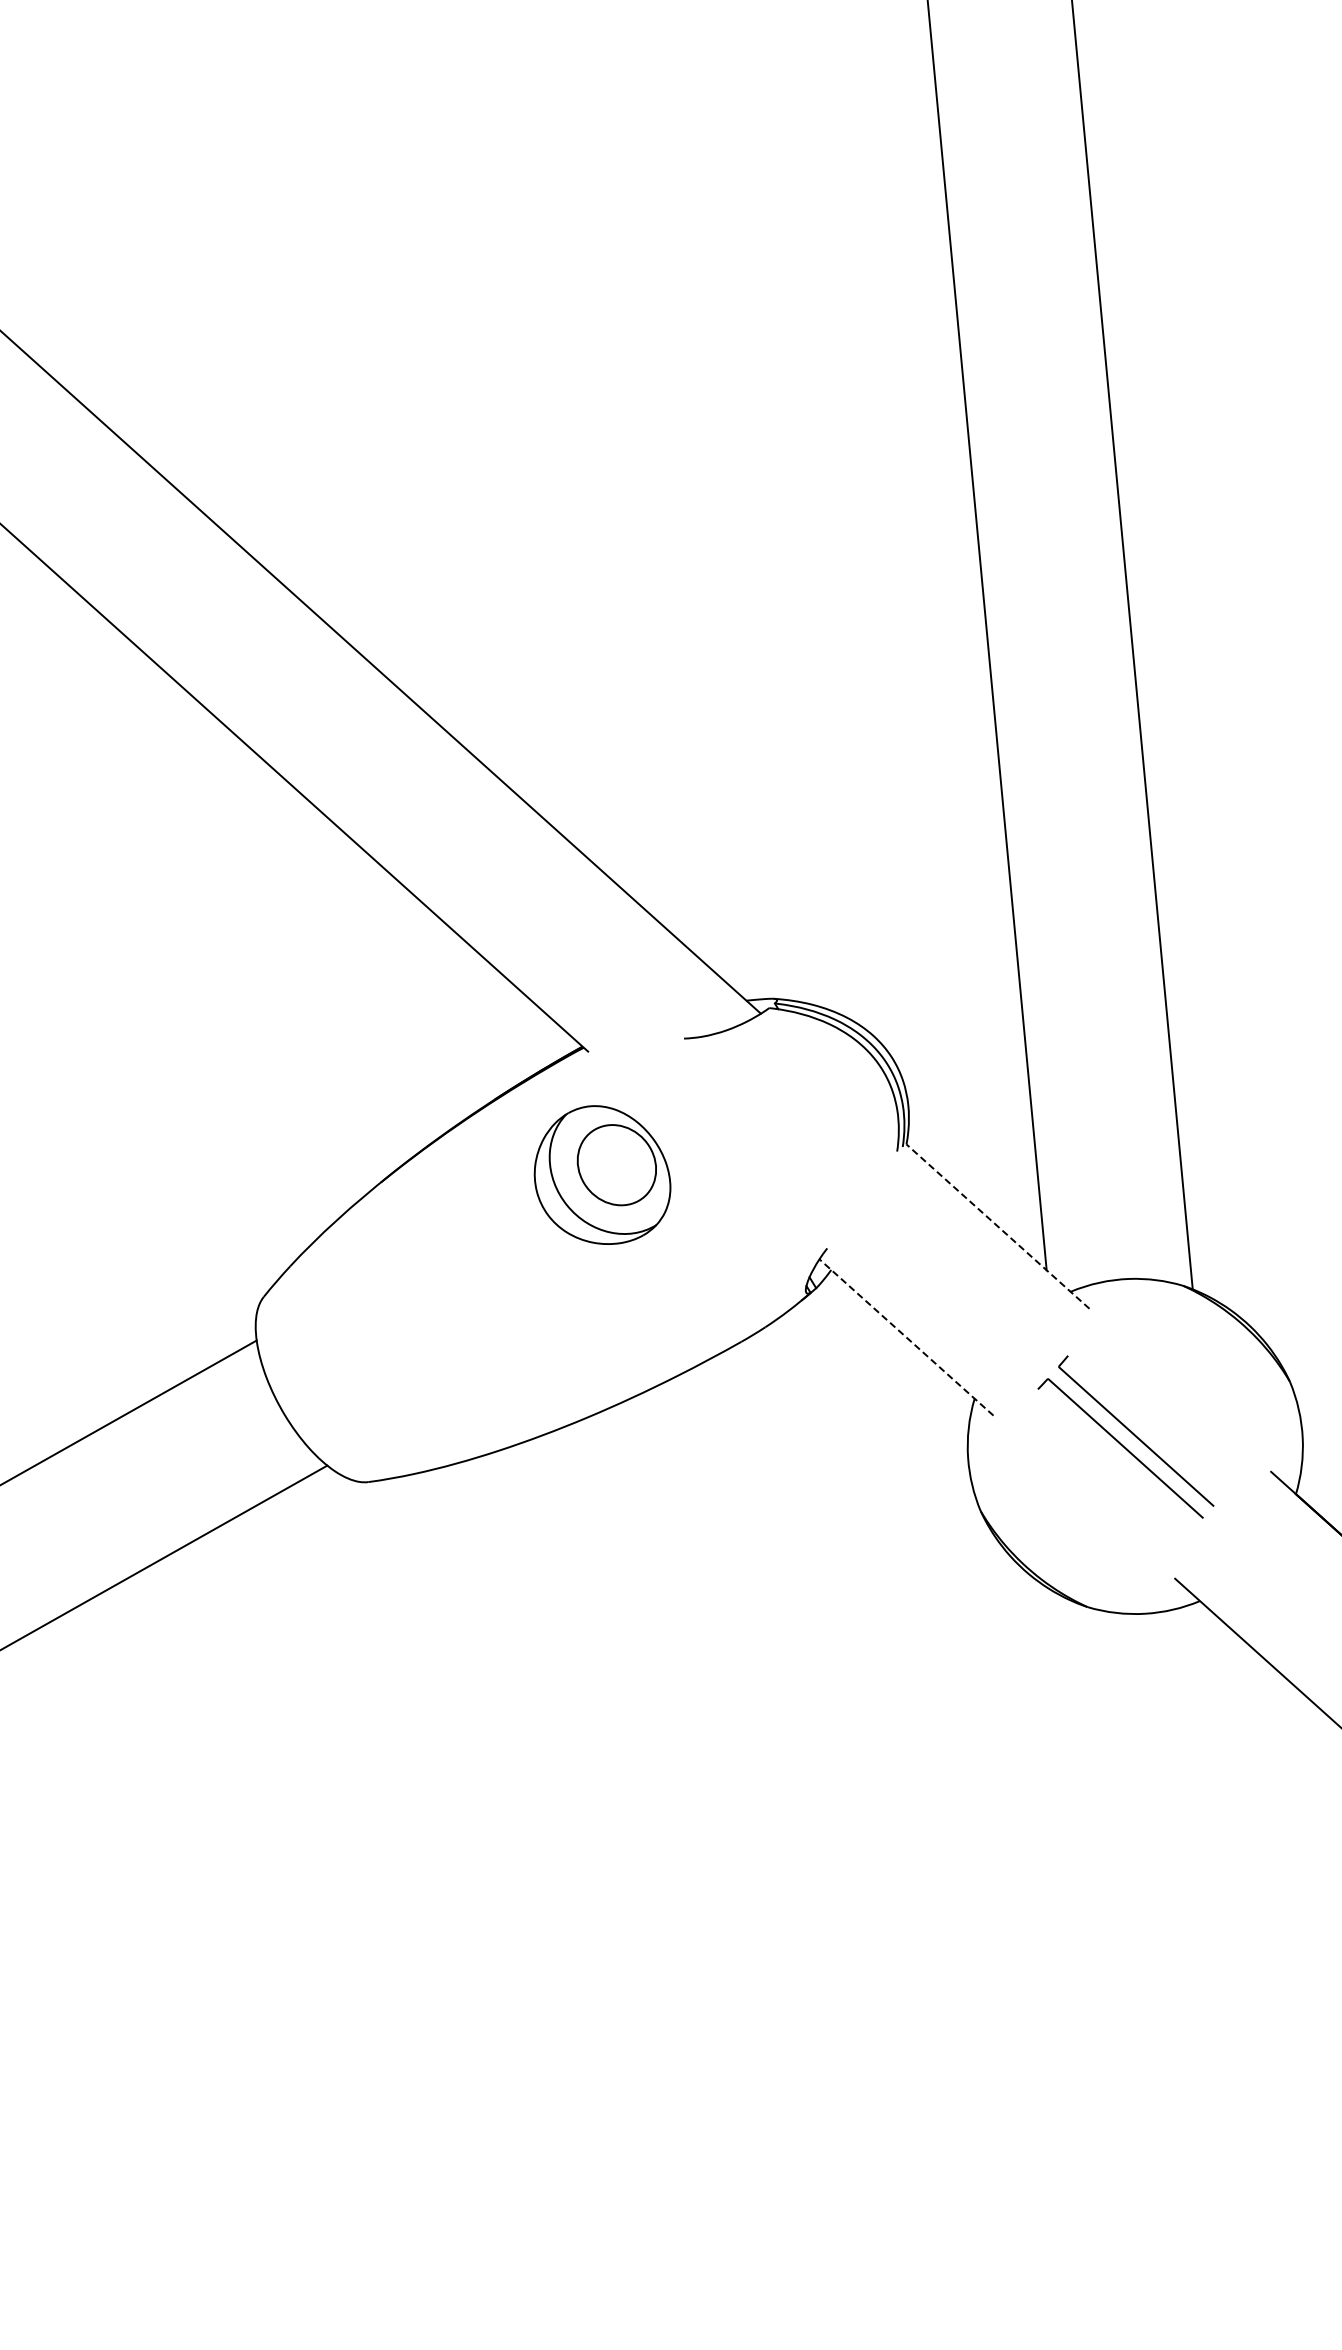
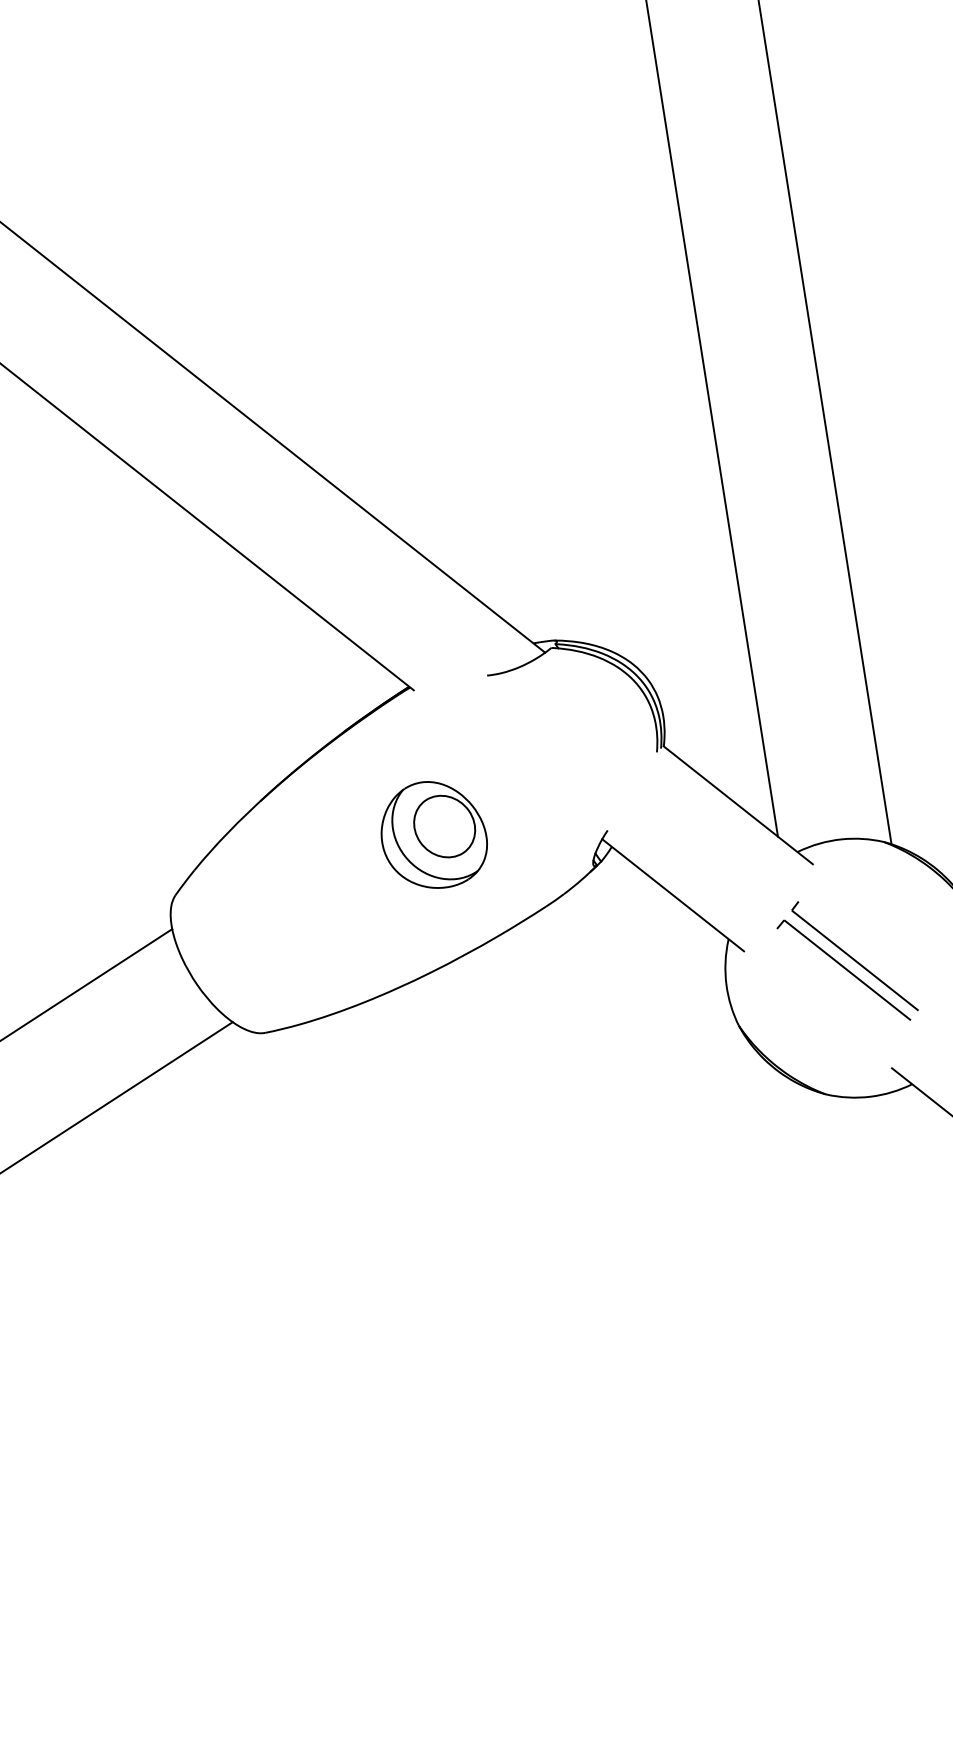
part: (602, 1174) -> (433, 834), moved
line: (997, 1226) -> (737, 805), dashed -> solid
line: (906, 1337) -> (673, 895), dashed -> solid

